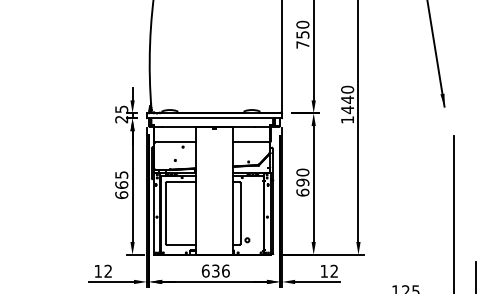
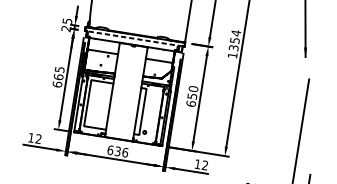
text: (347, 99) -> (234, 40), 1440 -> 1354
line: (214, 118) -> (134, 38), solid -> dashed
text: (302, 182) -> (192, 96), 690 -> 650

